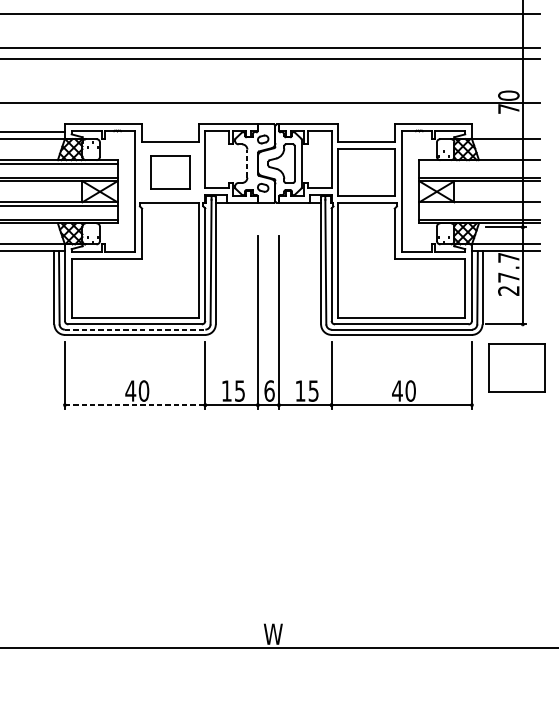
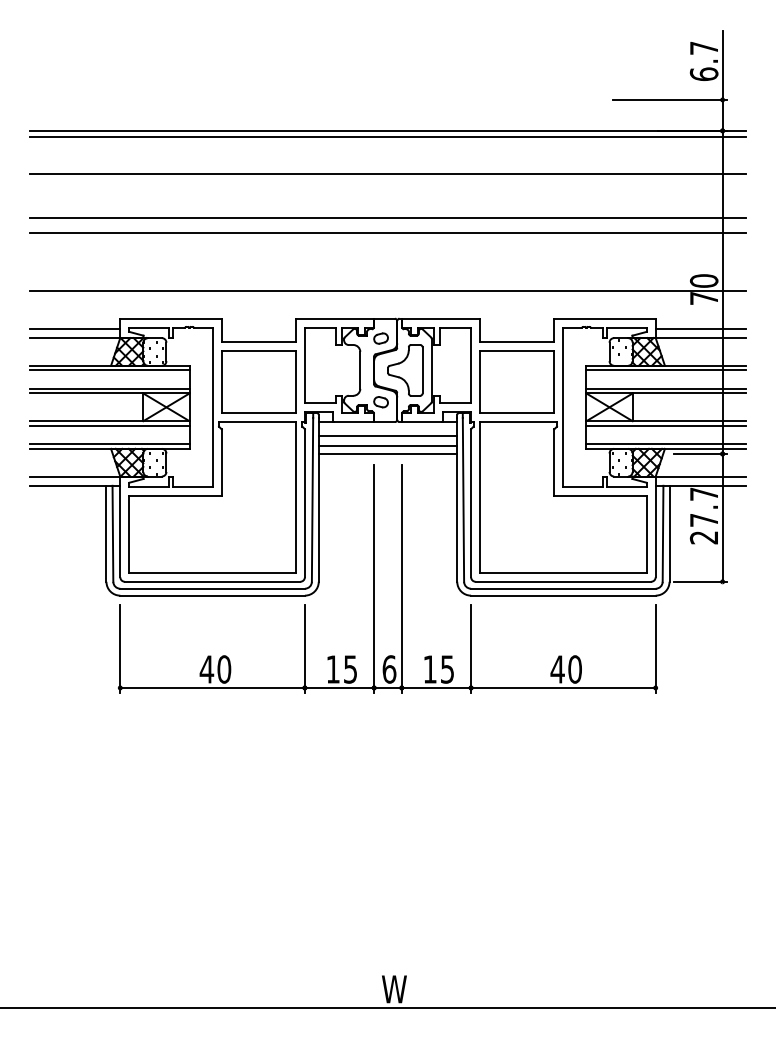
line: (506, 131) -> (700, 328), added
line: (247, 162) -> (360, 369), dashed -> solid
line: (479, 163) -> (665, 370), added
part: (169, 172) -> (258, 381), size x1.43
line: (479, 205) -> (665, 425), added
line: (268, 213) -> (387, 435), added
line: (268, 221) -> (387, 446), added
line: (268, 226) -> (387, 453), added
line: (135, 329) -> (213, 588), dashed -> solid
part: (516, 367) -> (714, 638), removed
line: (135, 404) -> (213, 687), dashed -> solid

